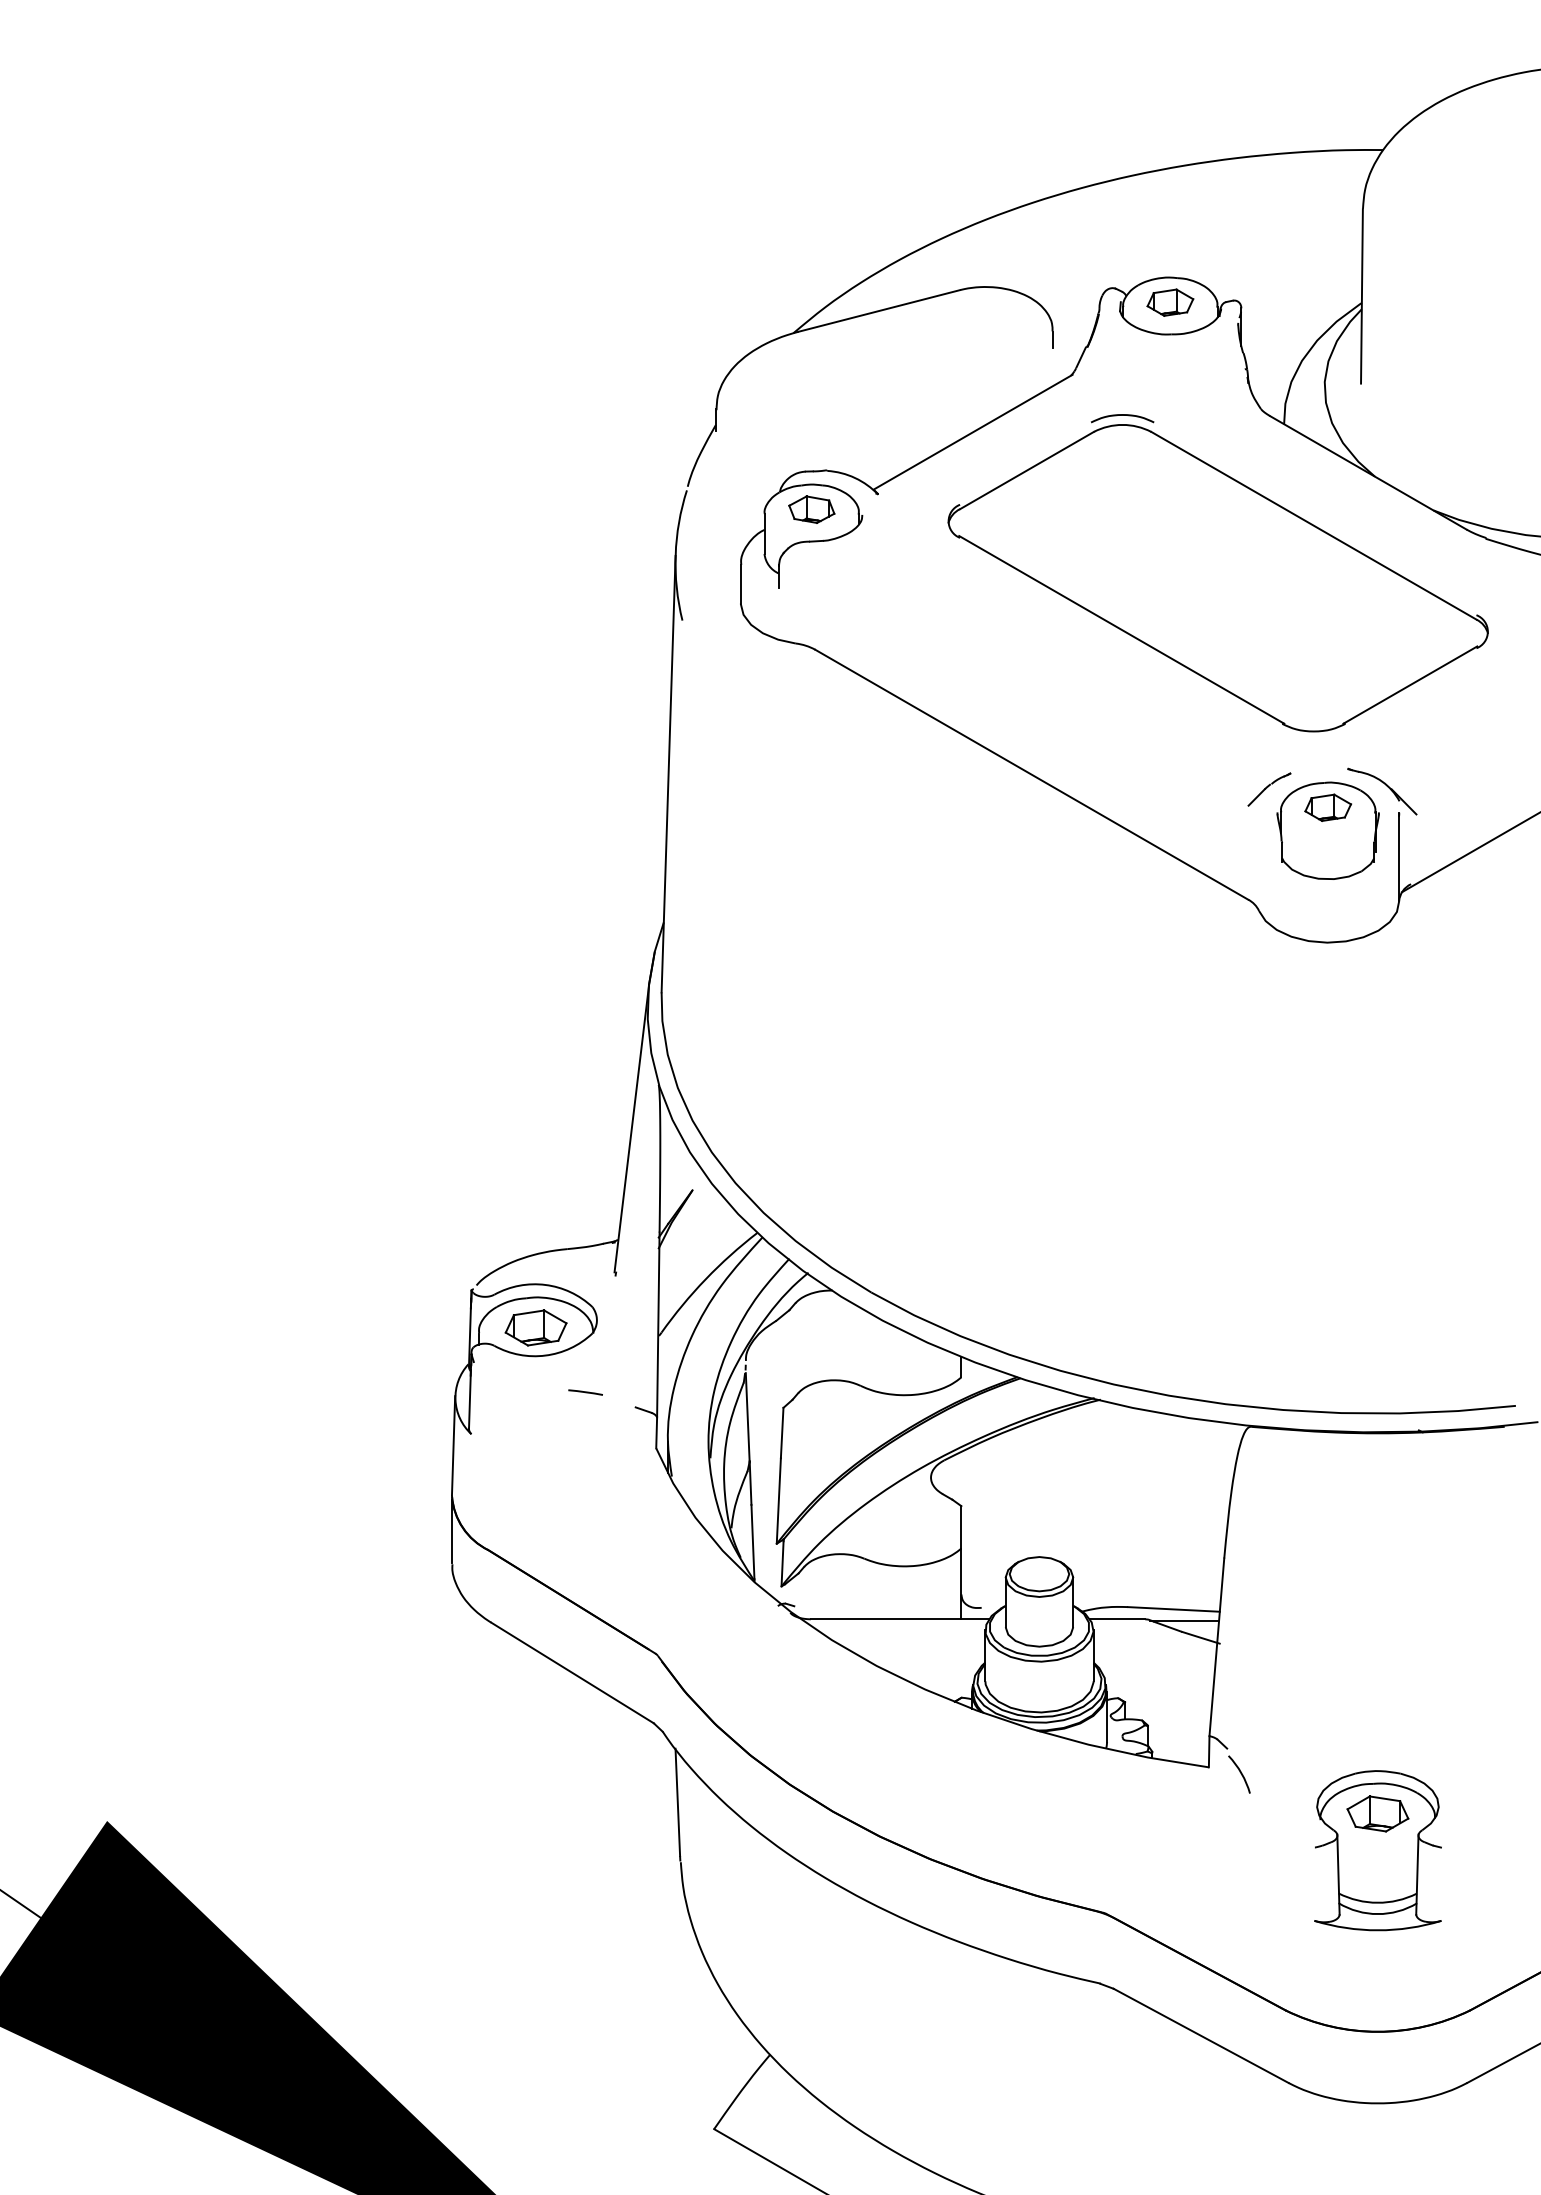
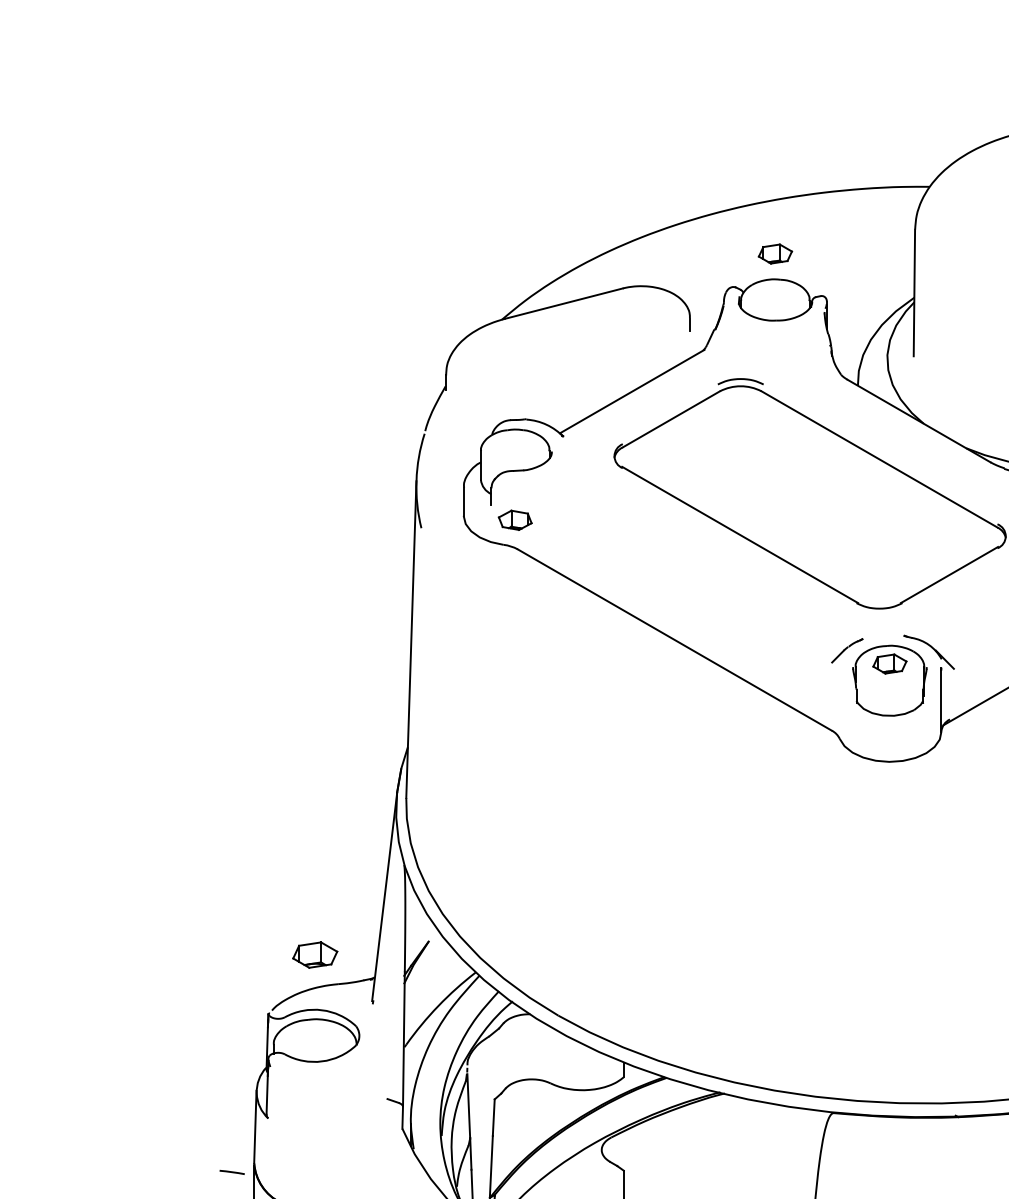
part: (1170, 302) -> (775, 253), moved
part: (811, 509) -> (515, 520), moved
part: (535, 1327) -> (314, 954), moved
line: (585, 1392) -> (232, 1172), moved

